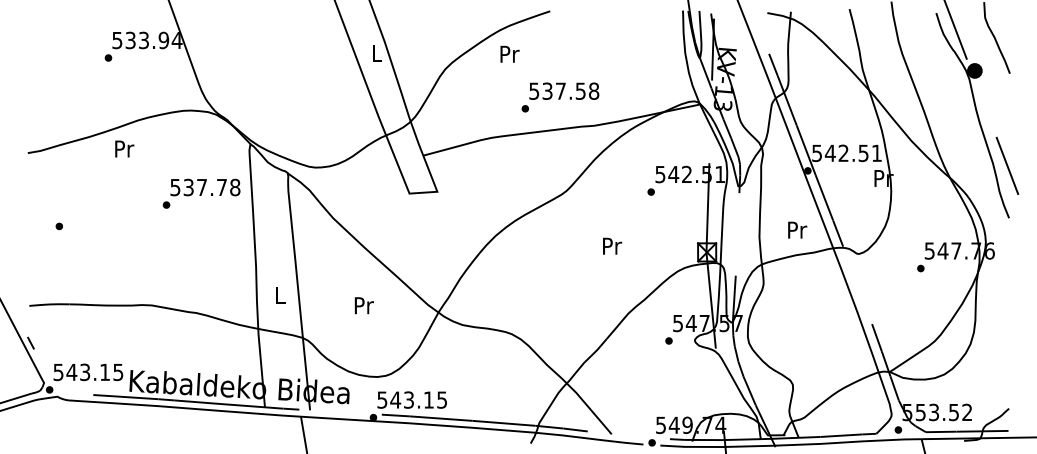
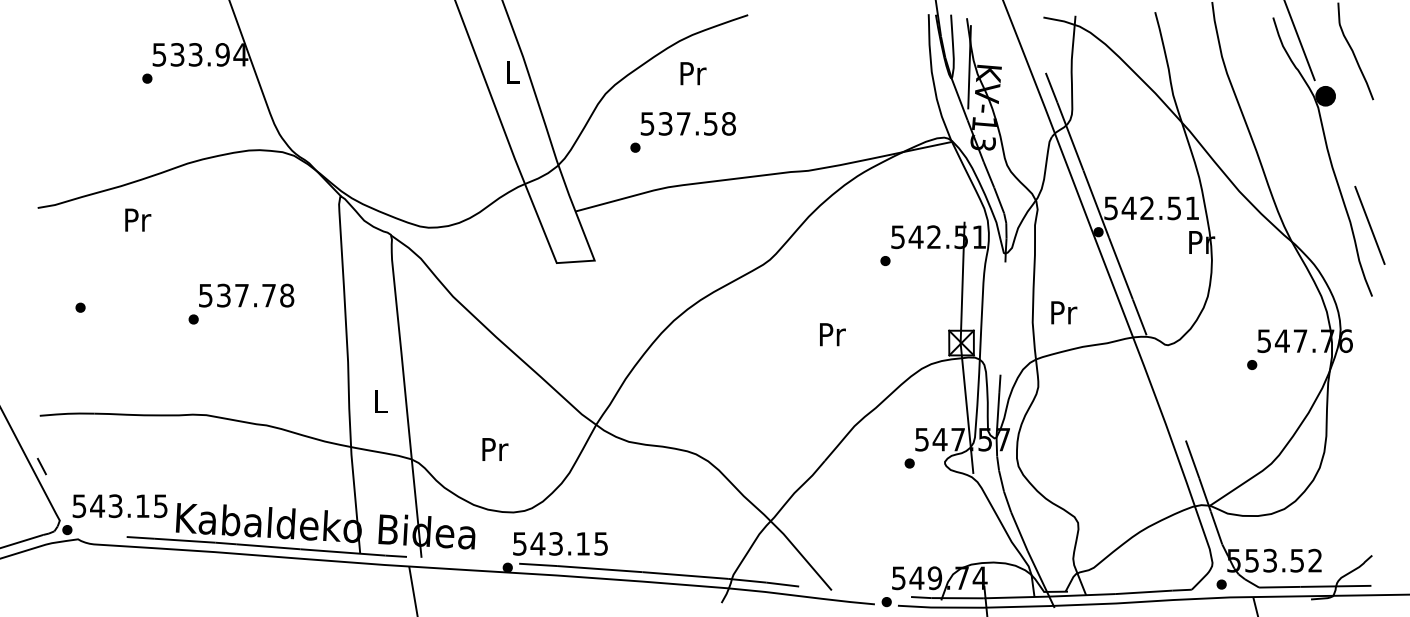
text: (560, 97) -> (683, 132), moved
text: (124, 148) -> (137, 219), moved
text: (201, 193) -> (241, 303), moved
text: (797, 229) -> (1064, 311), moved
text: (363, 305) -> (494, 449), moved

